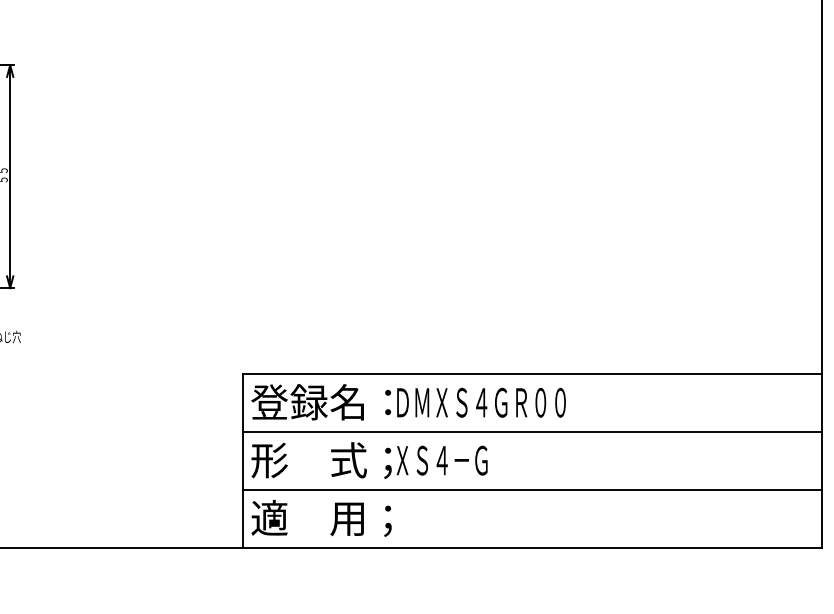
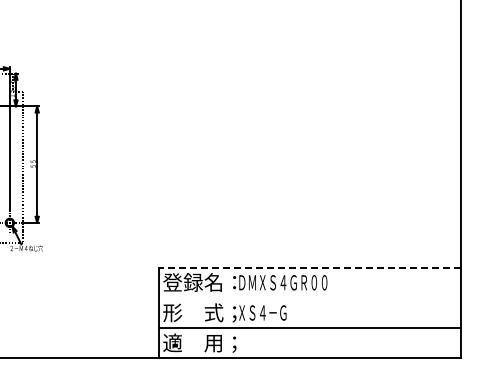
line: (531, 373) -> (309, 267), solid -> dashed
line: (531, 430) -> (309, 297), removed

